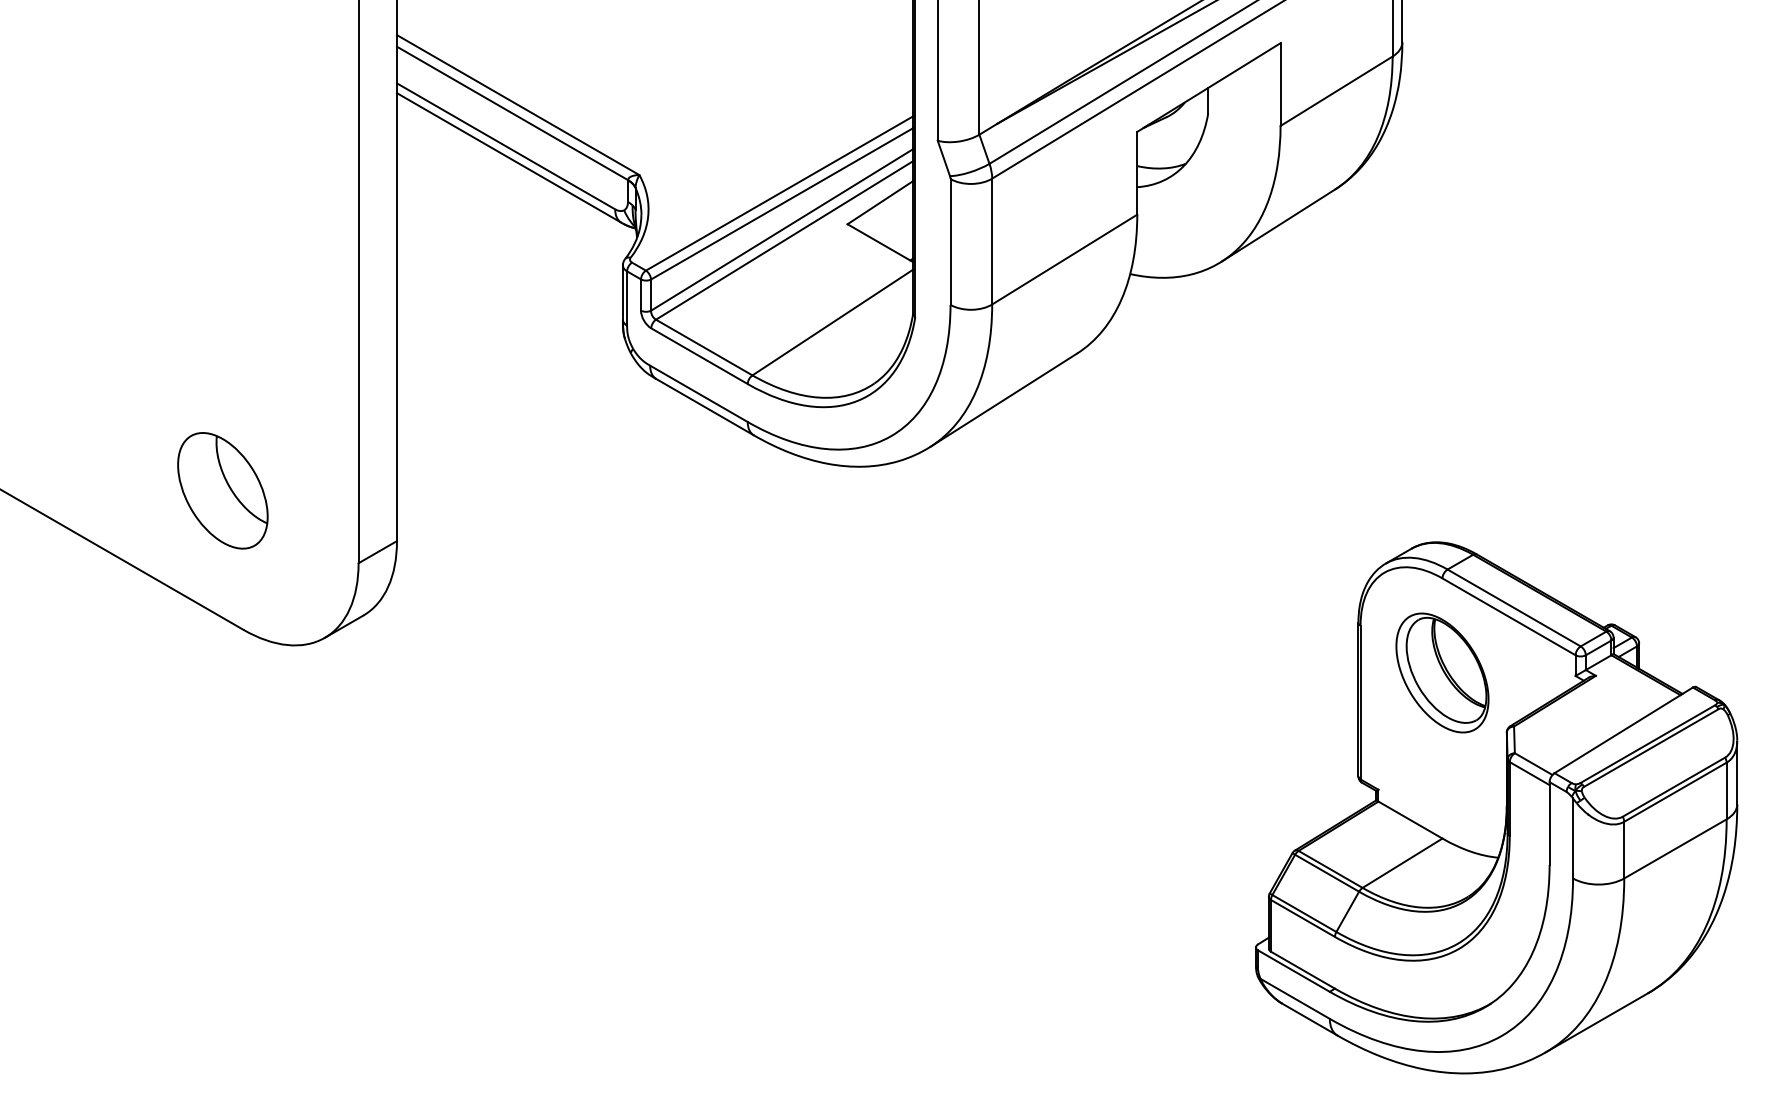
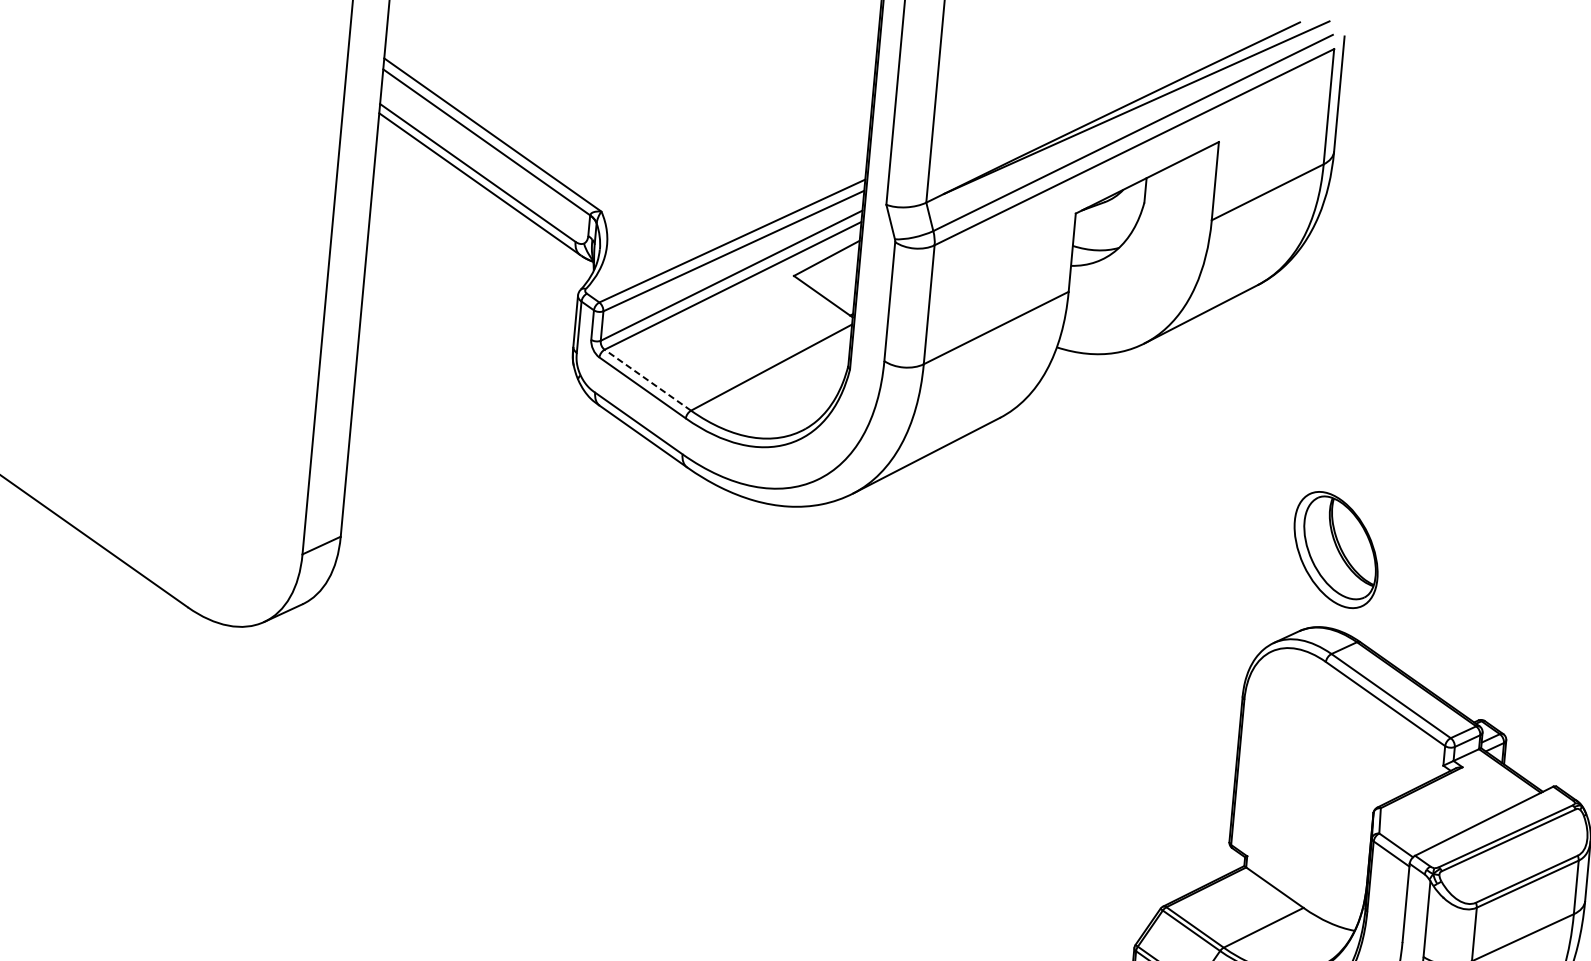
line: (704, 347) -> (648, 380), solid -> dashed
part: (222, 490) -> (180, 473), removed
part: (1442, 672) -> (1336, 549), moved

